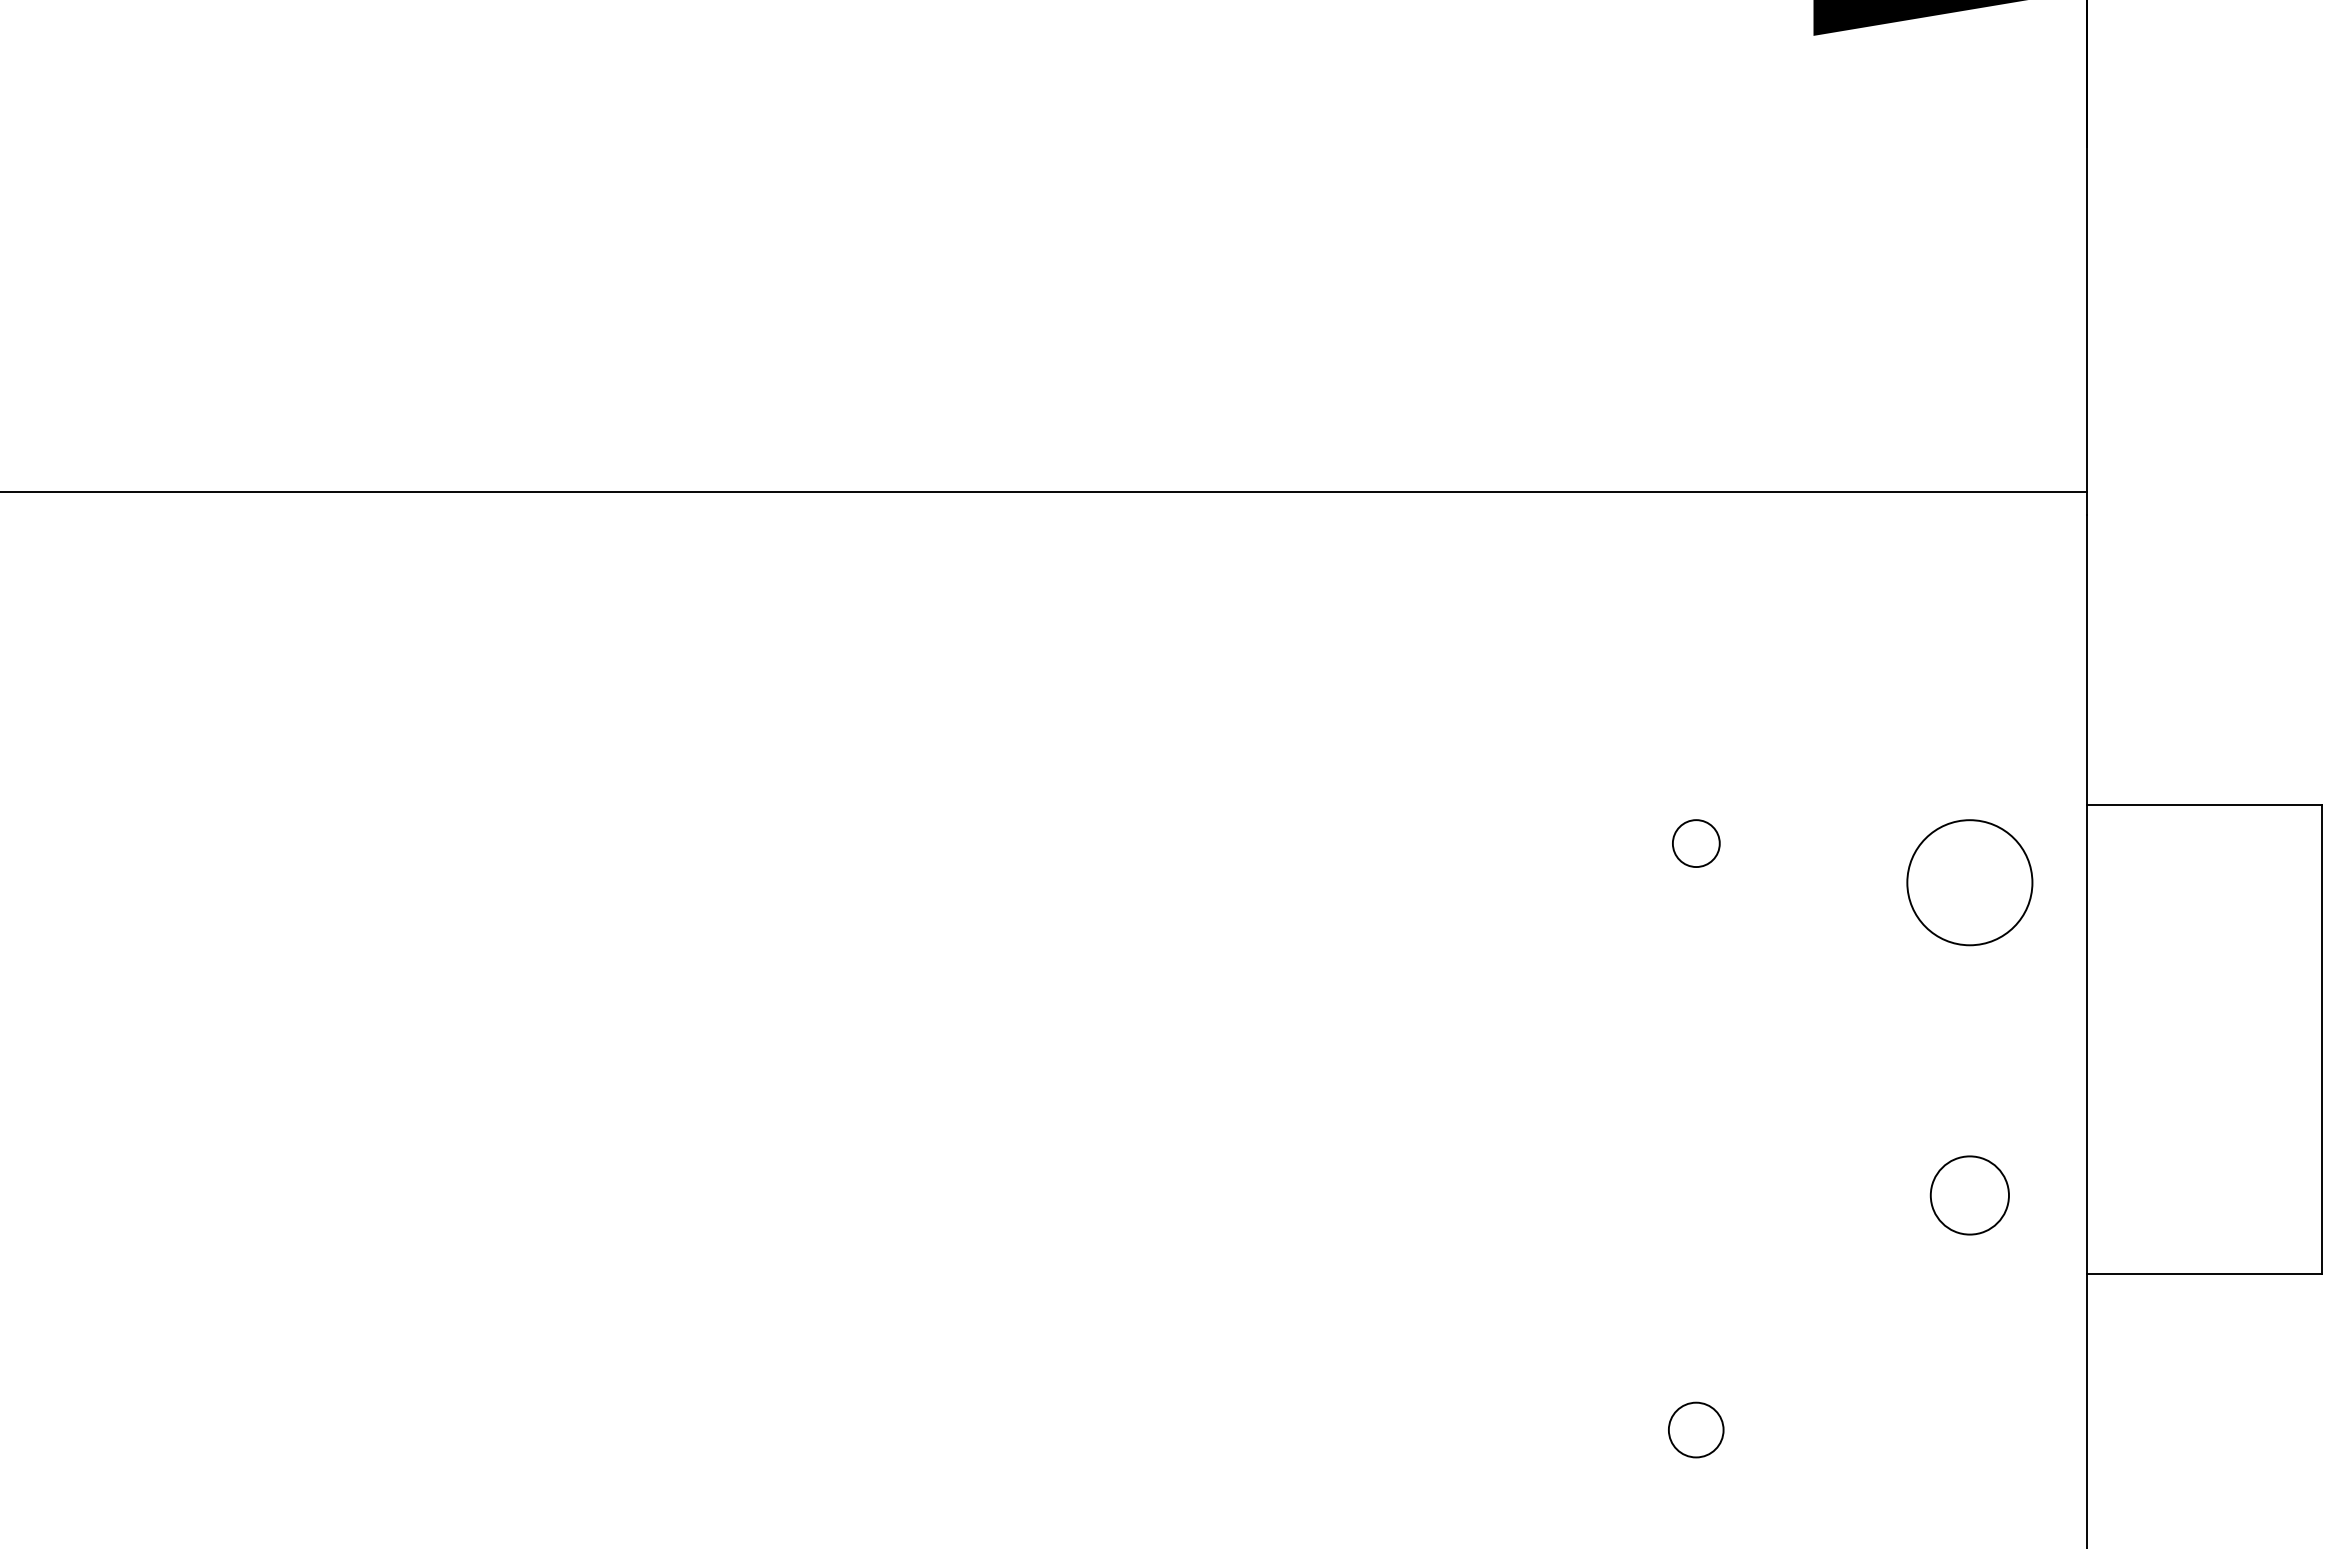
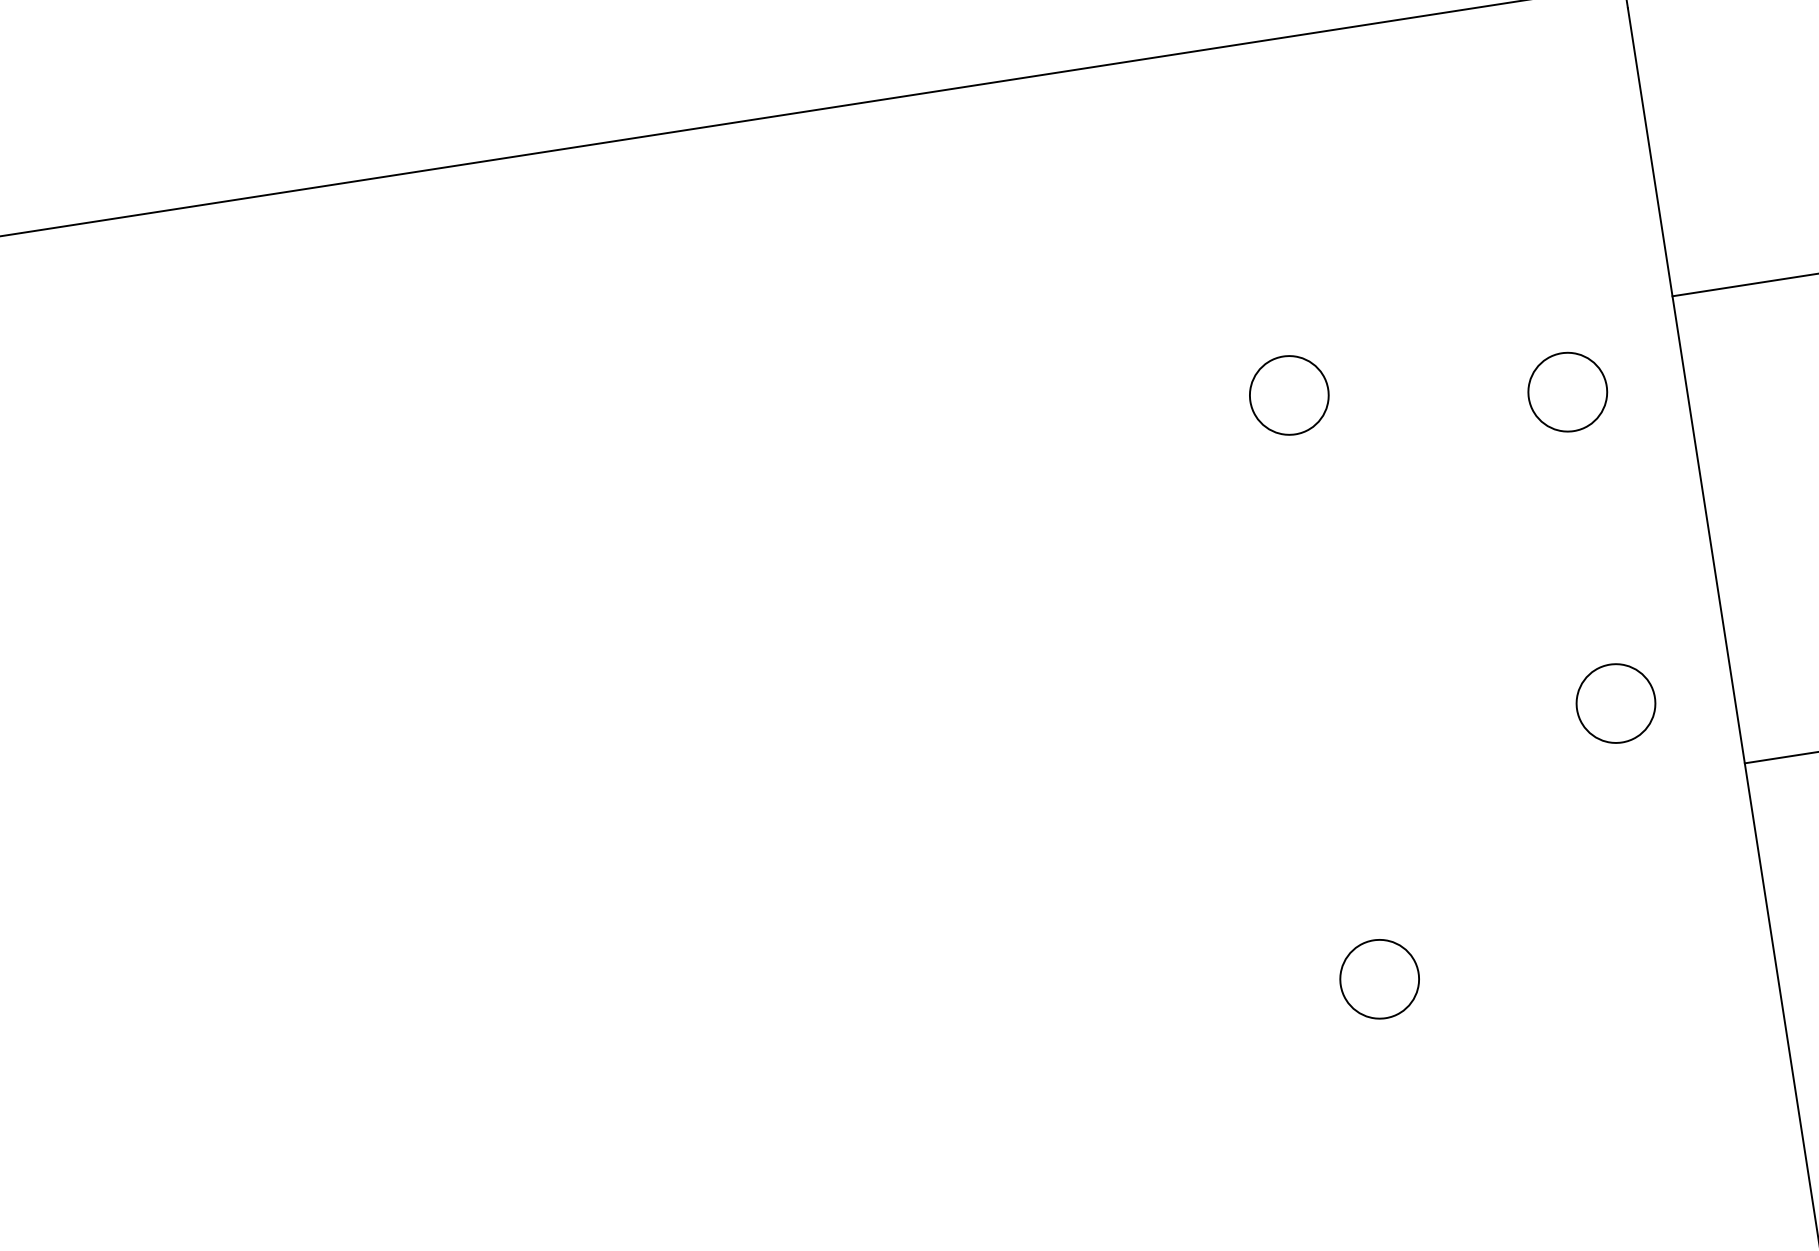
circle: (1696, 843) -> (1289, 395), size x1.67
circle: (1969, 882) -> (1567, 392), size x0.62
circle: (1696, 1429) -> (1379, 978), size x1.43

